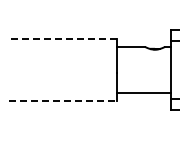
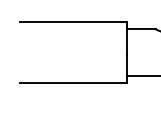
line: (63, 39) -> (74, 21), dashed -> solid
line: (63, 100) -> (74, 82), dashed -> solid

